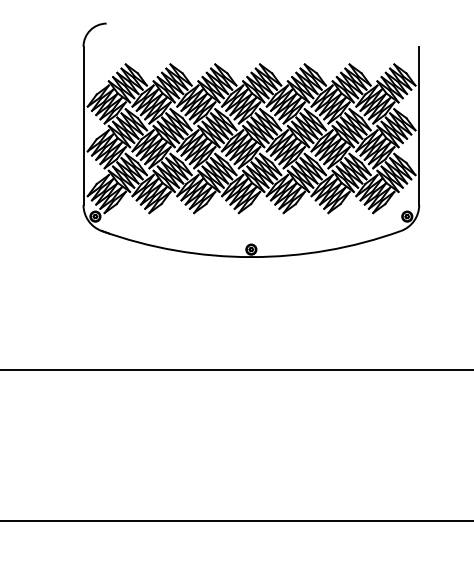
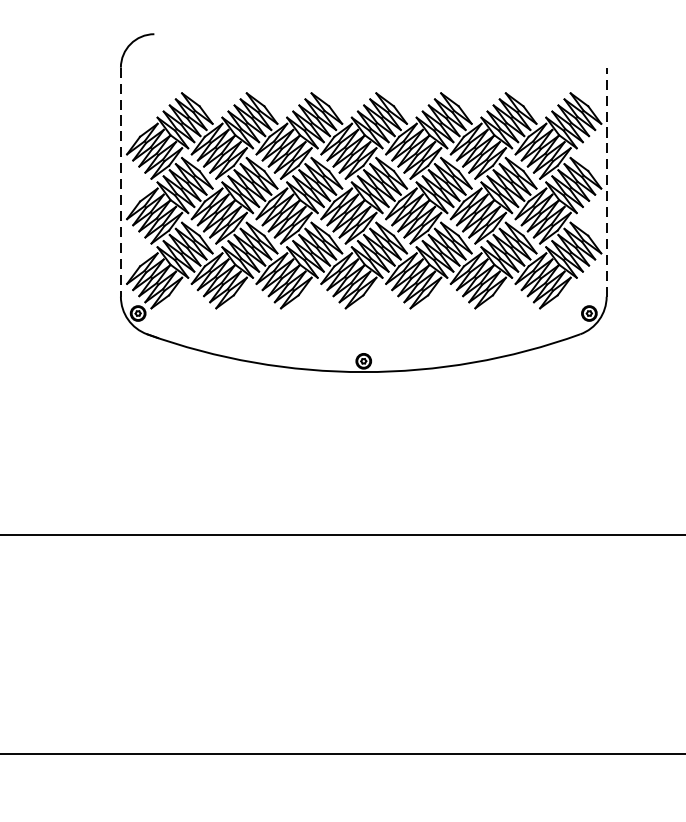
line: (419, 125) -> (607, 181), solid -> dashed
line: (83, 126) -> (120, 183), solid -> dashed

